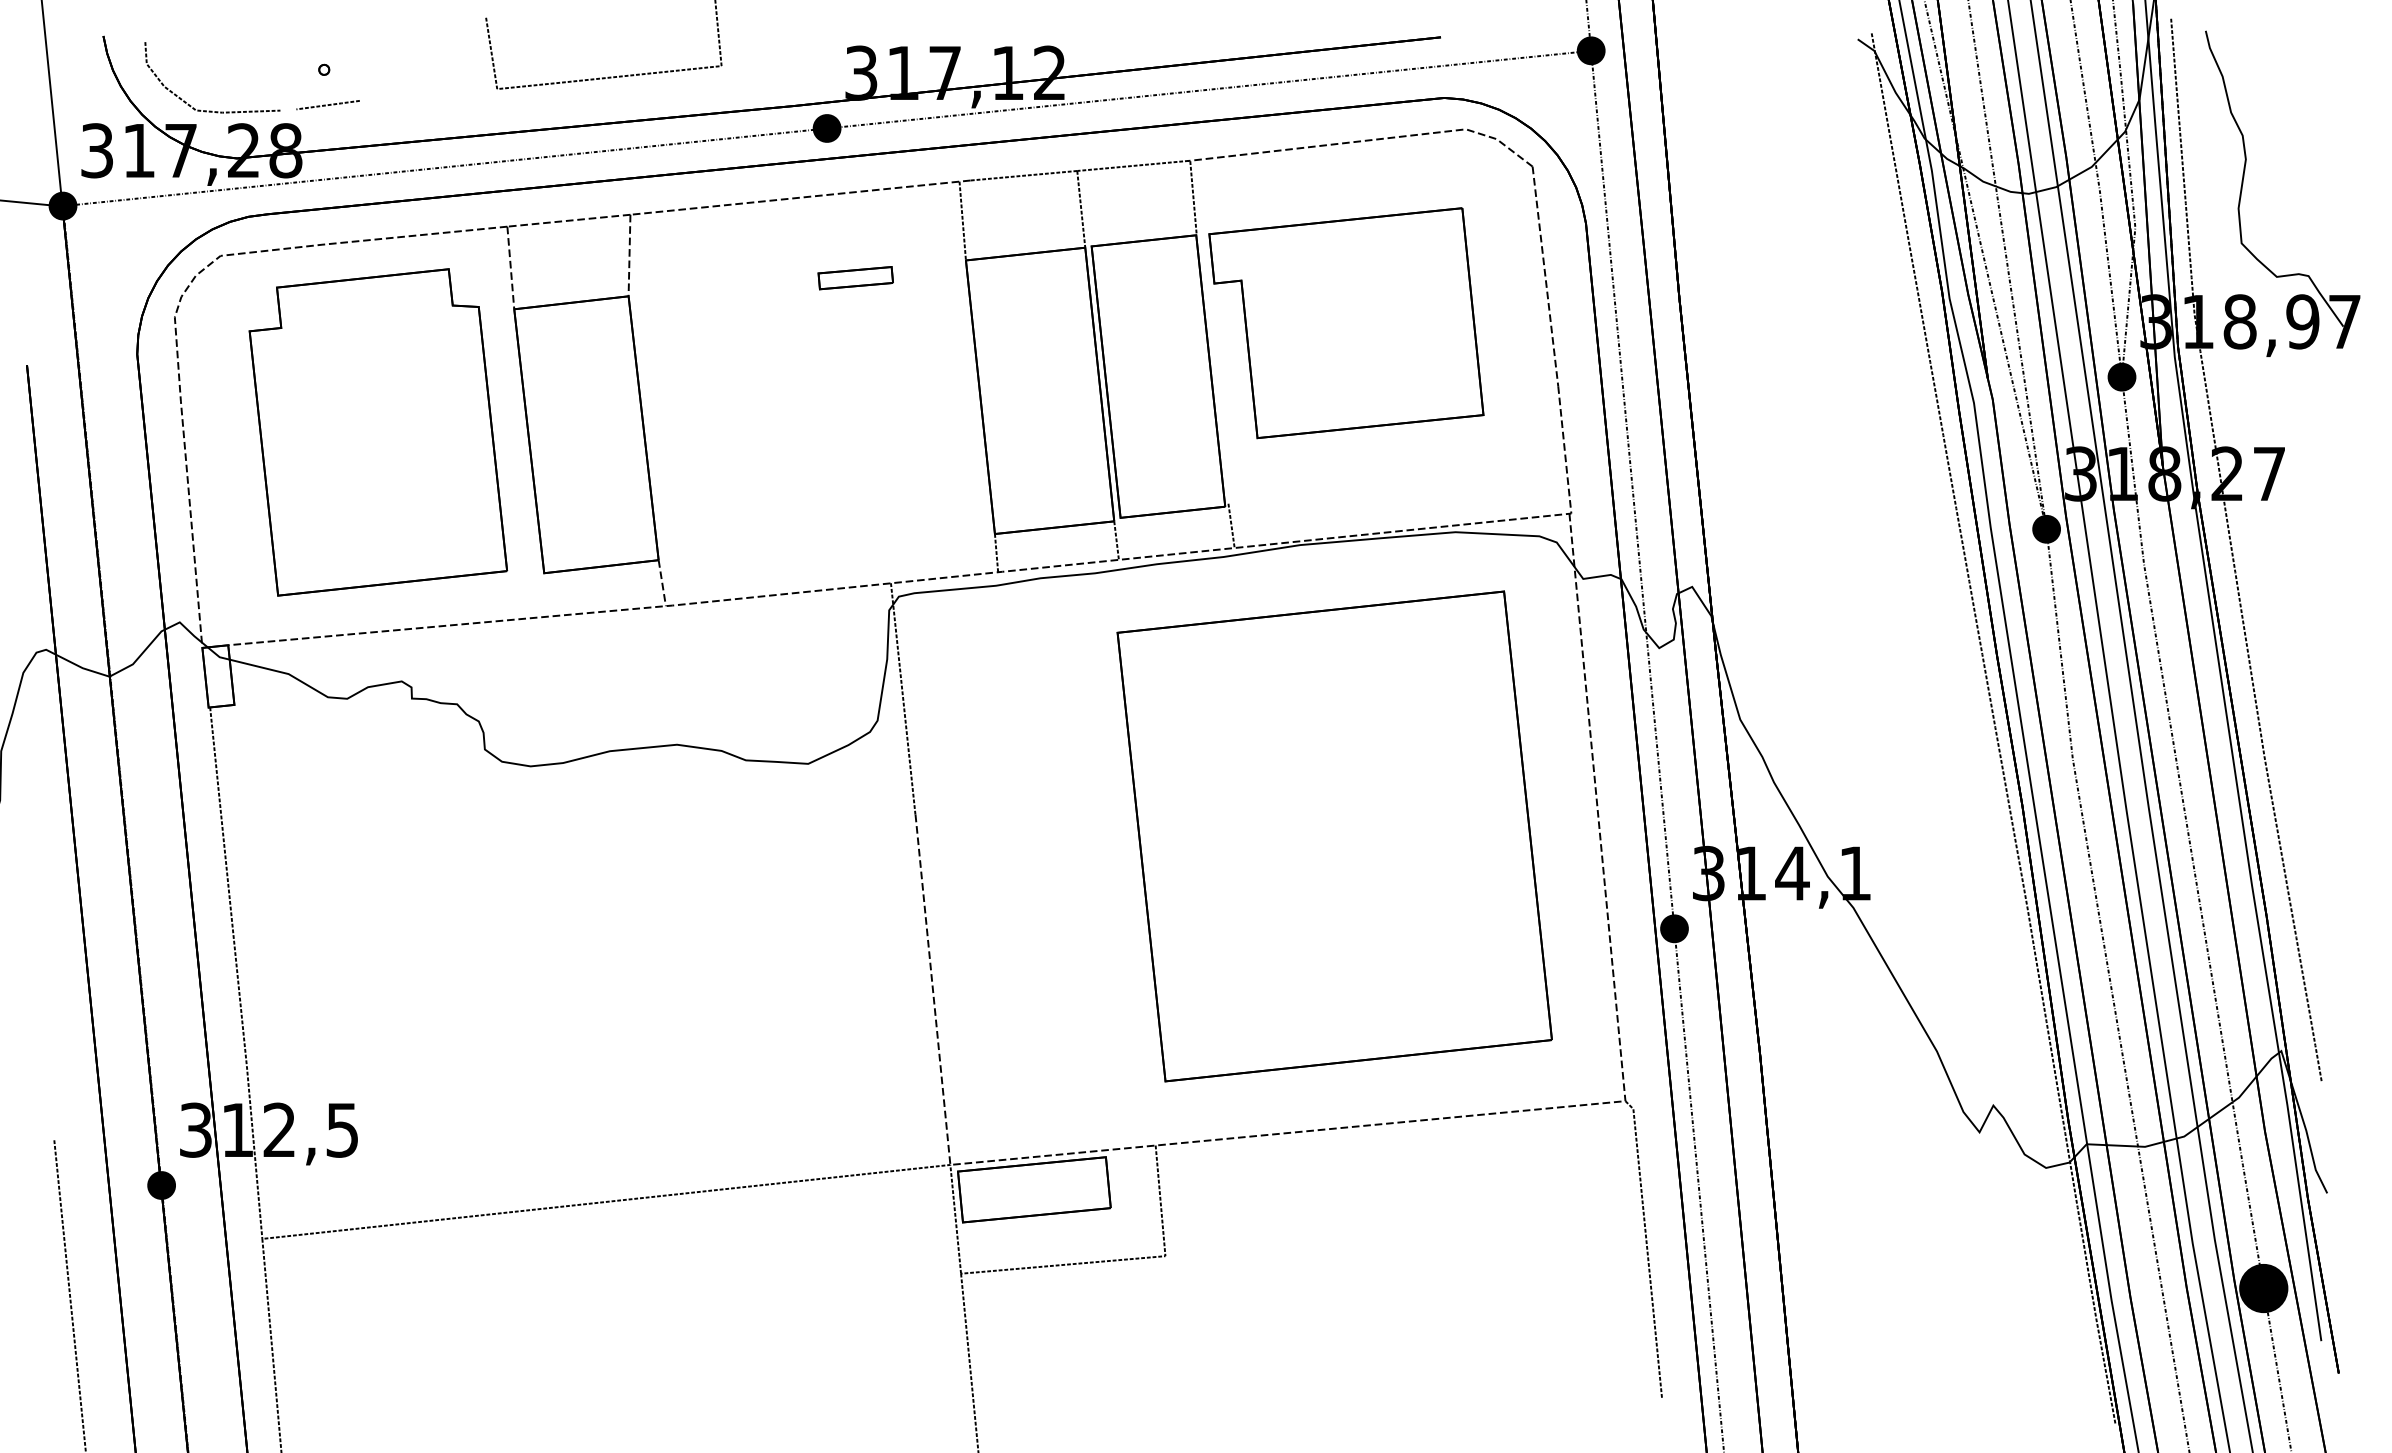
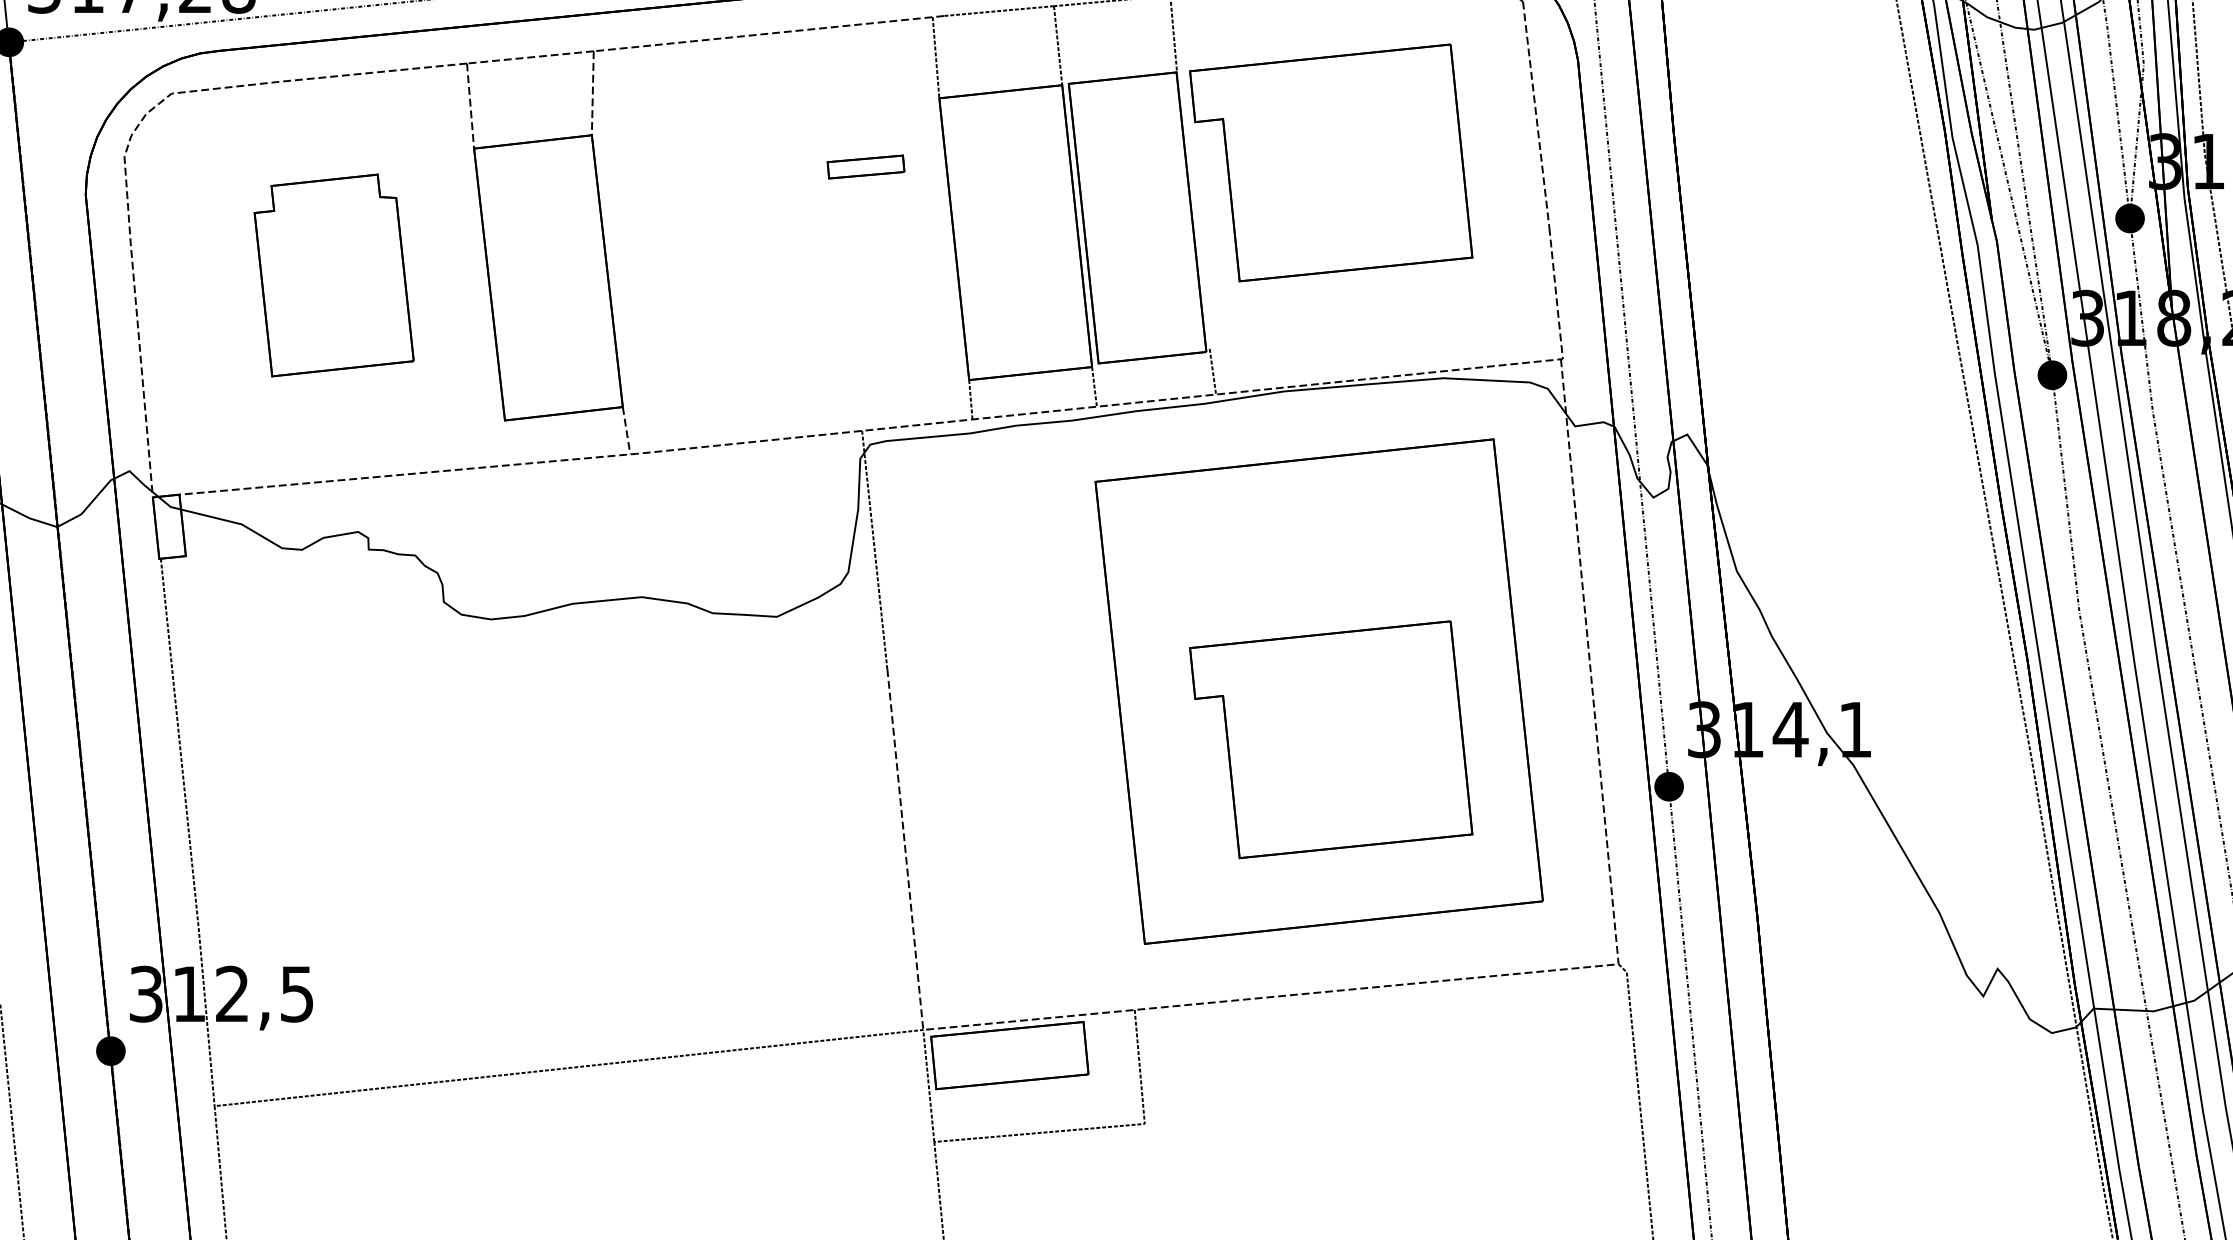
part: (855, 278) -> (865, 167), moved
part: (378, 432) -> (334, 275), size x0.6
part: (1346, 883) -> (1331, 740), added

